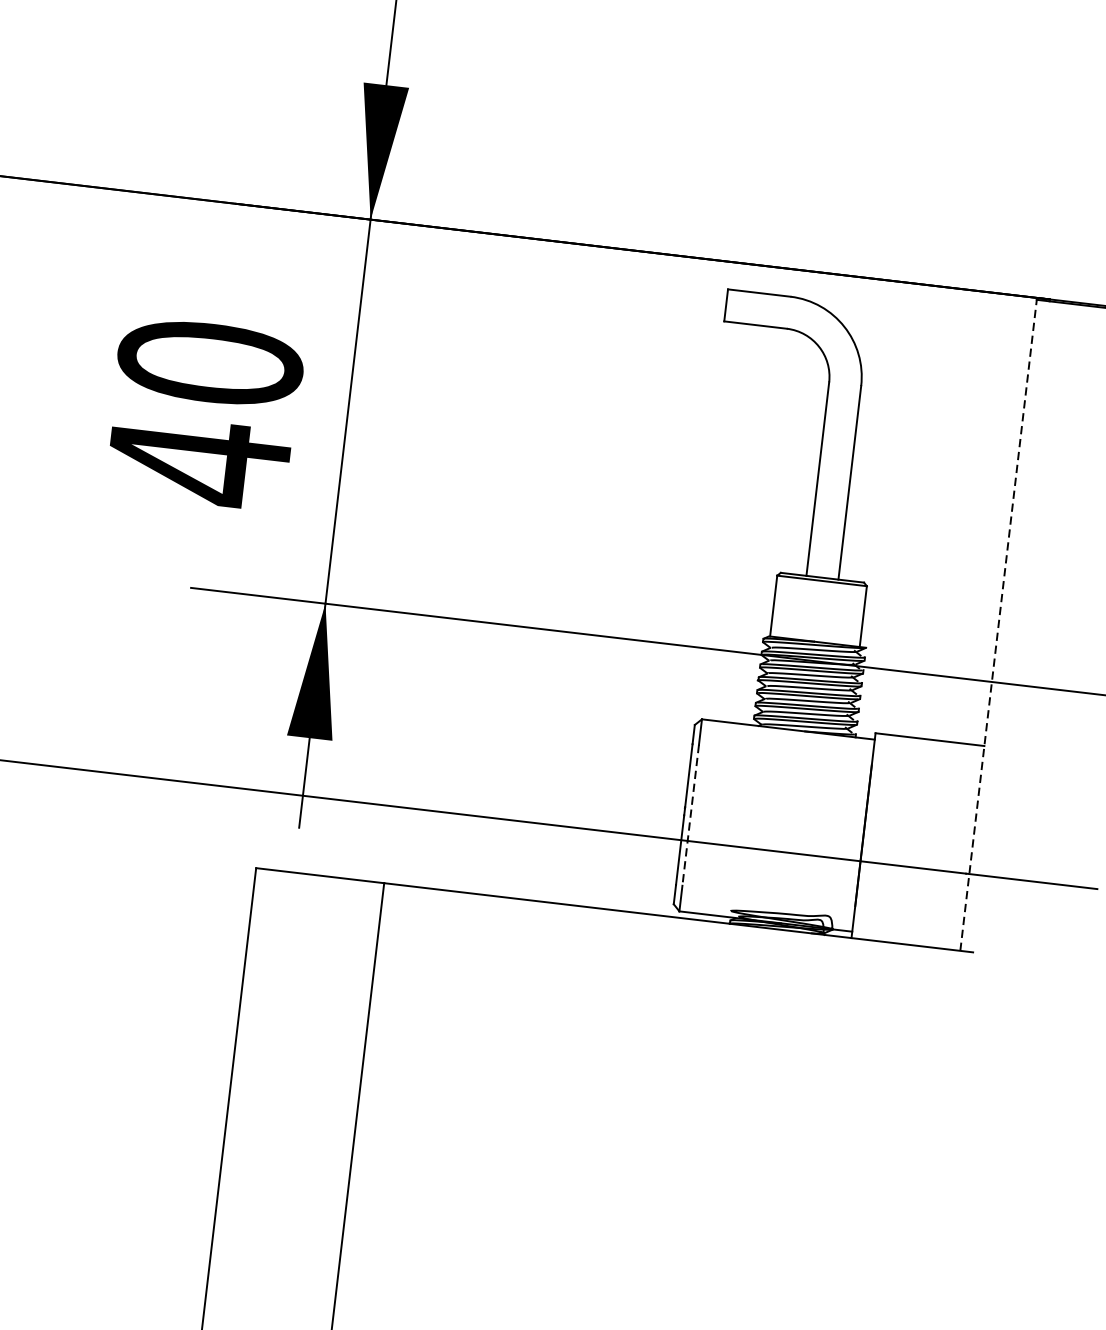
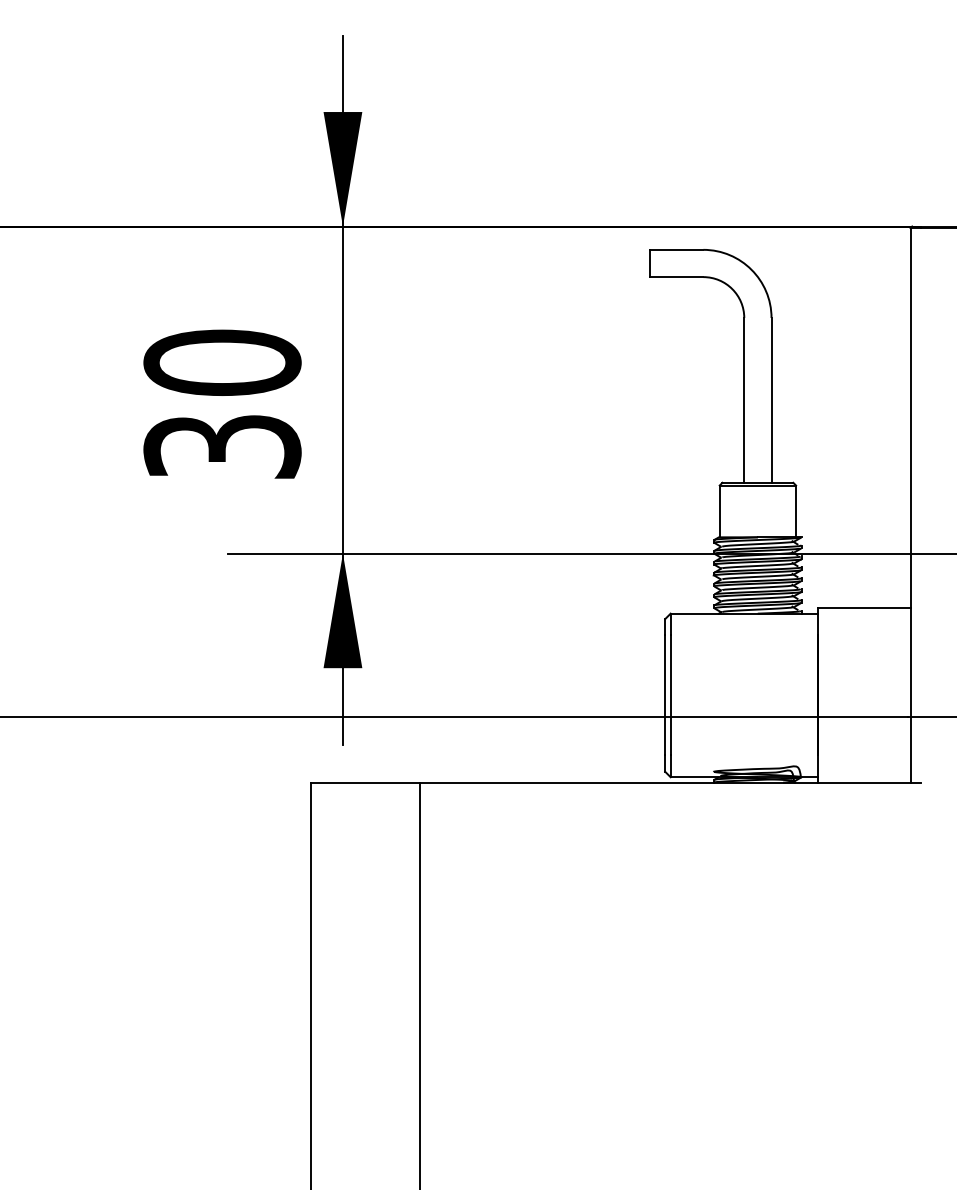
text: (198, 462) -> (222, 447), 40 -> 30
line: (998, 624) -> (910, 504), dashed -> solid
line: (690, 815) -> (670, 695), dashed -> solid

